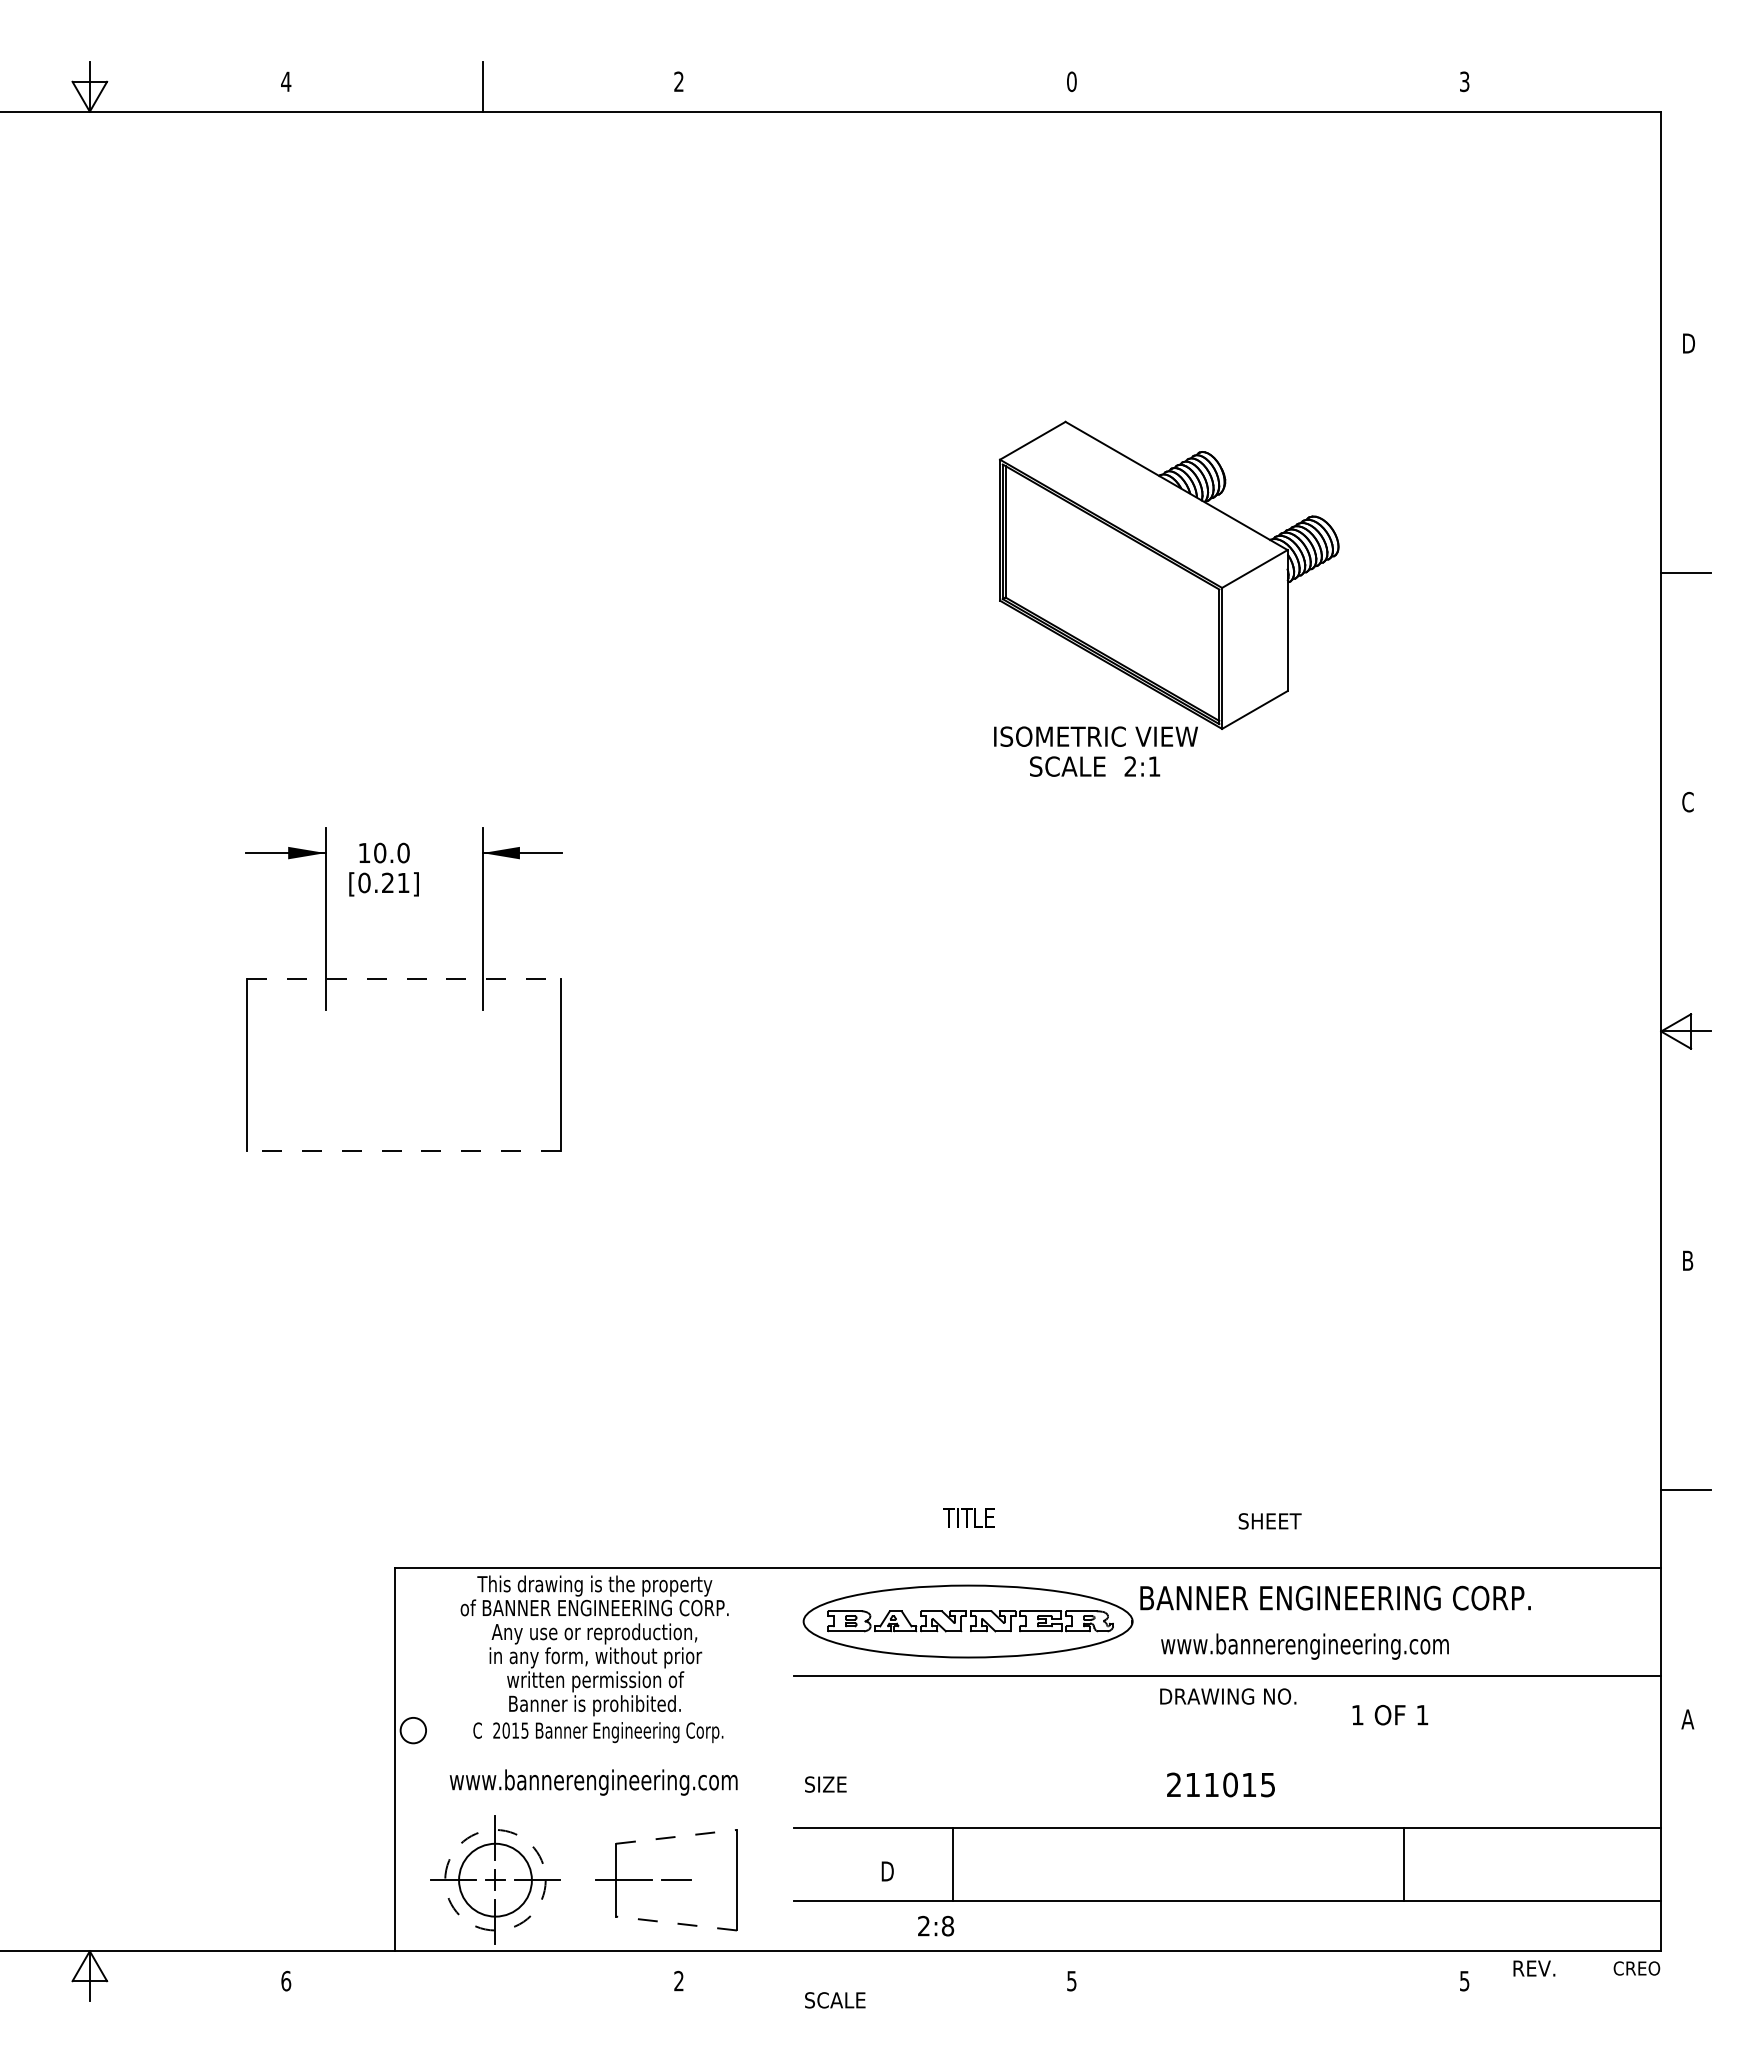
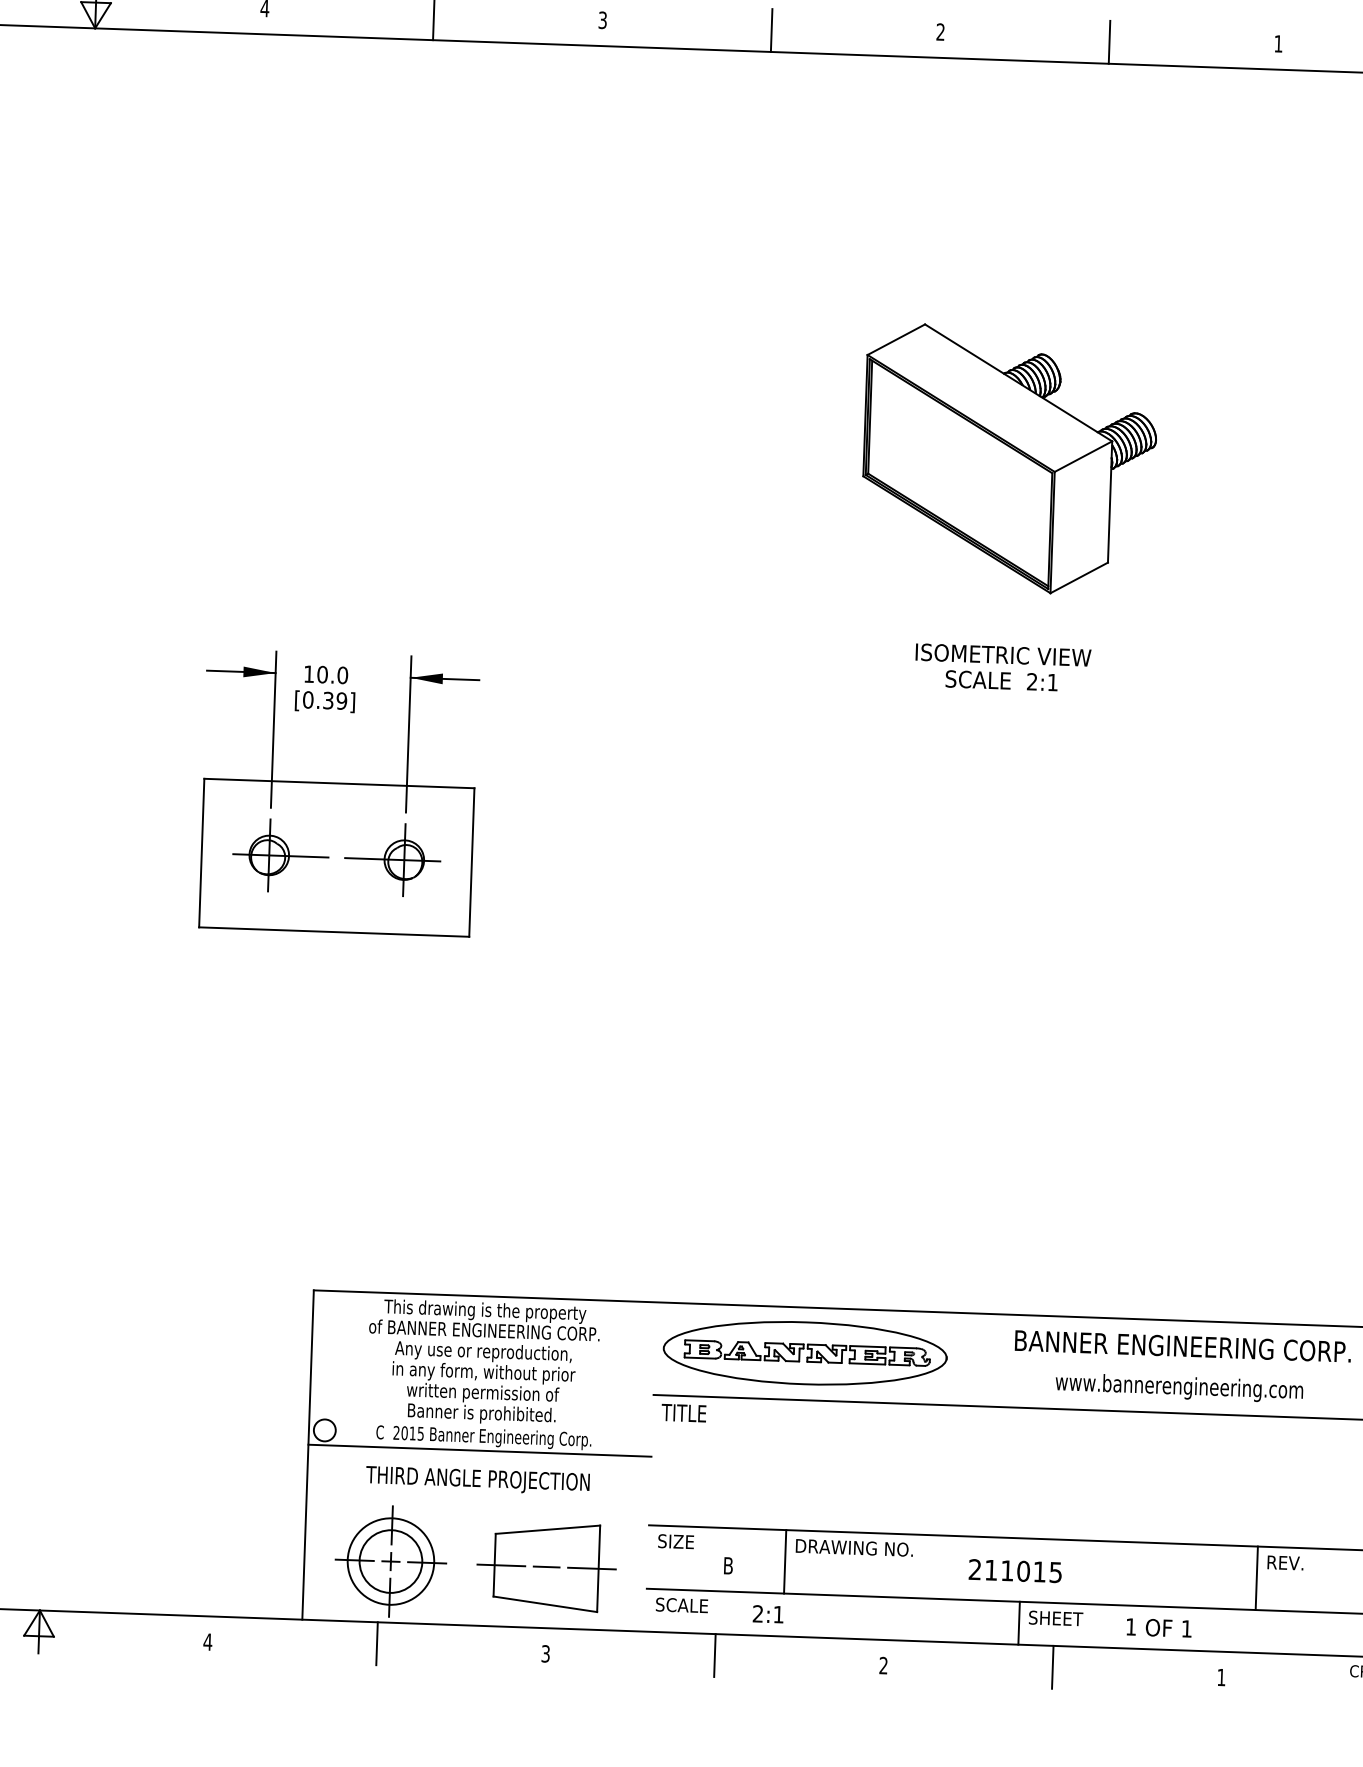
text: (1071, 81) -> (940, 31), 0 -> 2
text: (1464, 81) -> (1278, 43), 3 -> 1
text: (678, 82) -> (602, 20), 2 -> 3
line: (875, 86) -> (771, 30), added
line: (1268, 86) -> (1109, 42), added
text: (1095, 751) -> (1002, 667), moved
text: (395, 882) -> (334, 700), [0.21] -> [0.39]
line: (404, 978) -> (339, 783), dashed -> solid
part: (338, 1064) -> (280, 855), added
part: (469, 1064) -> (393, 859), added
line: (403, 1151) -> (333, 932), dashed -> solid
text: (968, 1517) -> (683, 1412), moved
text: (1269, 1521) -> (1055, 1618), moved
text: (1335, 1597) -> (1182, 1345), moved
text: (1304, 1646) -> (1178, 1387), moved
text: (1228, 1696) -> (854, 1547), moved
text: (1390, 1715) -> (1159, 1628), moved
line: (593, 1747) -> (479, 1450), added
text: (593, 1782) -> (478, 1480), www.bannerengineering.com -> THIRD ANGLE PROJECTION
text: (825, 1784) -> (675, 1541), moved
text: (1220, 1784) -> (1014, 1570), moved
line: (676, 1836) -> (547, 1529), dashed -> solid
line: (1403, 1864) -> (1256, 1578), moved
text: (887, 1871) -> (728, 1565), D -> B
circle: (495, 1879) -> (390, 1560), dashed -> solid
line: (728, 1880) -> (591, 1568), added
line: (676, 1923) -> (545, 1604), dashed -> solid
text: (947, 1925) -> (778, 1614), 2:8 -> 2:1
line: (1227, 1926) -> (1019, 1623), added
text: (1534, 1968) -> (1285, 1562), moved
line: (482, 1976) -> (376, 1644), added
line: (875, 1976) -> (714, 1655), added
line: (1268, 1976) -> (1052, 1667), added
text: (286, 1980) -> (208, 1641), 6 -> 4
text: (1071, 1980) -> (883, 1665), 5 -> 2
text: (678, 1981) -> (545, 1654), 2 -> 3
text: (1464, 1981) -> (1221, 1677), 5 -> 1
text: (835, 2000) -> (682, 1605), moved

